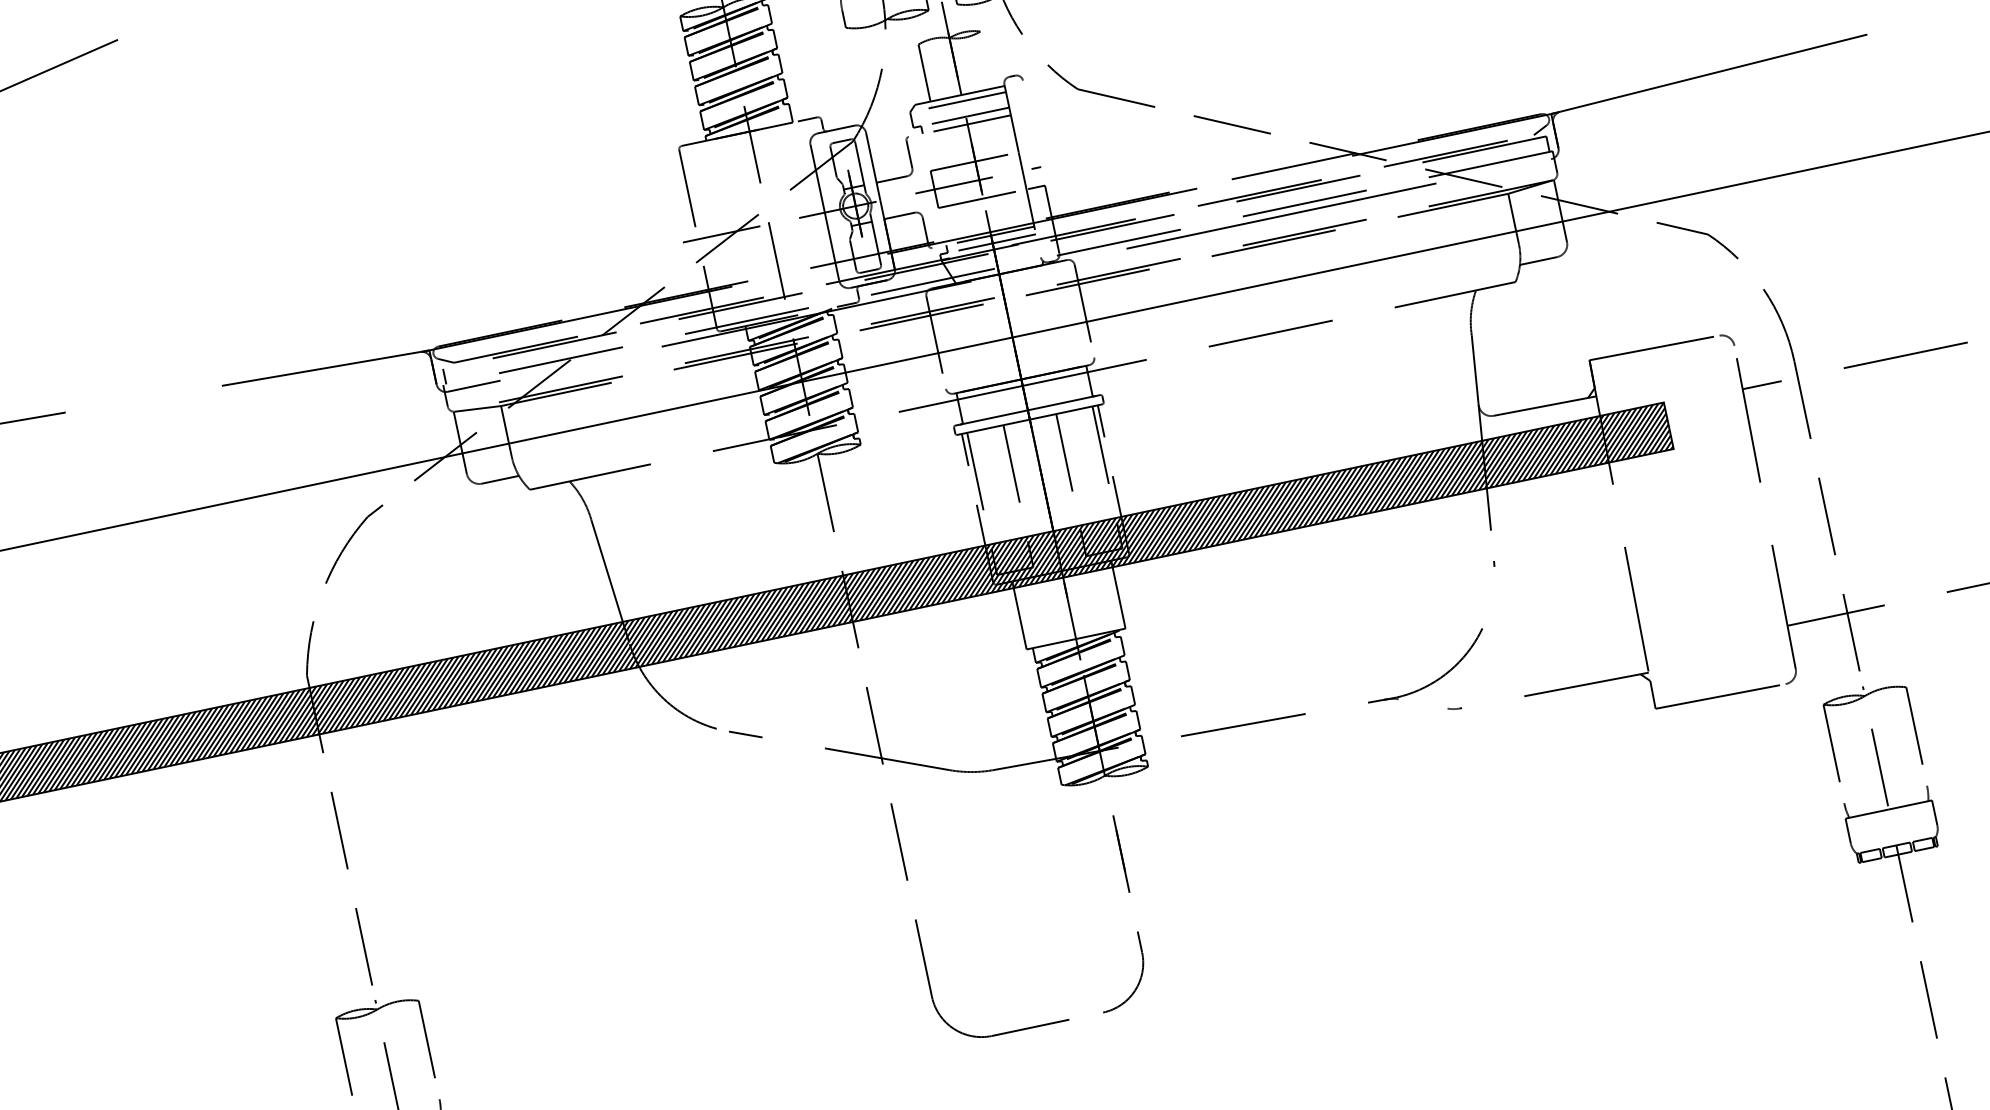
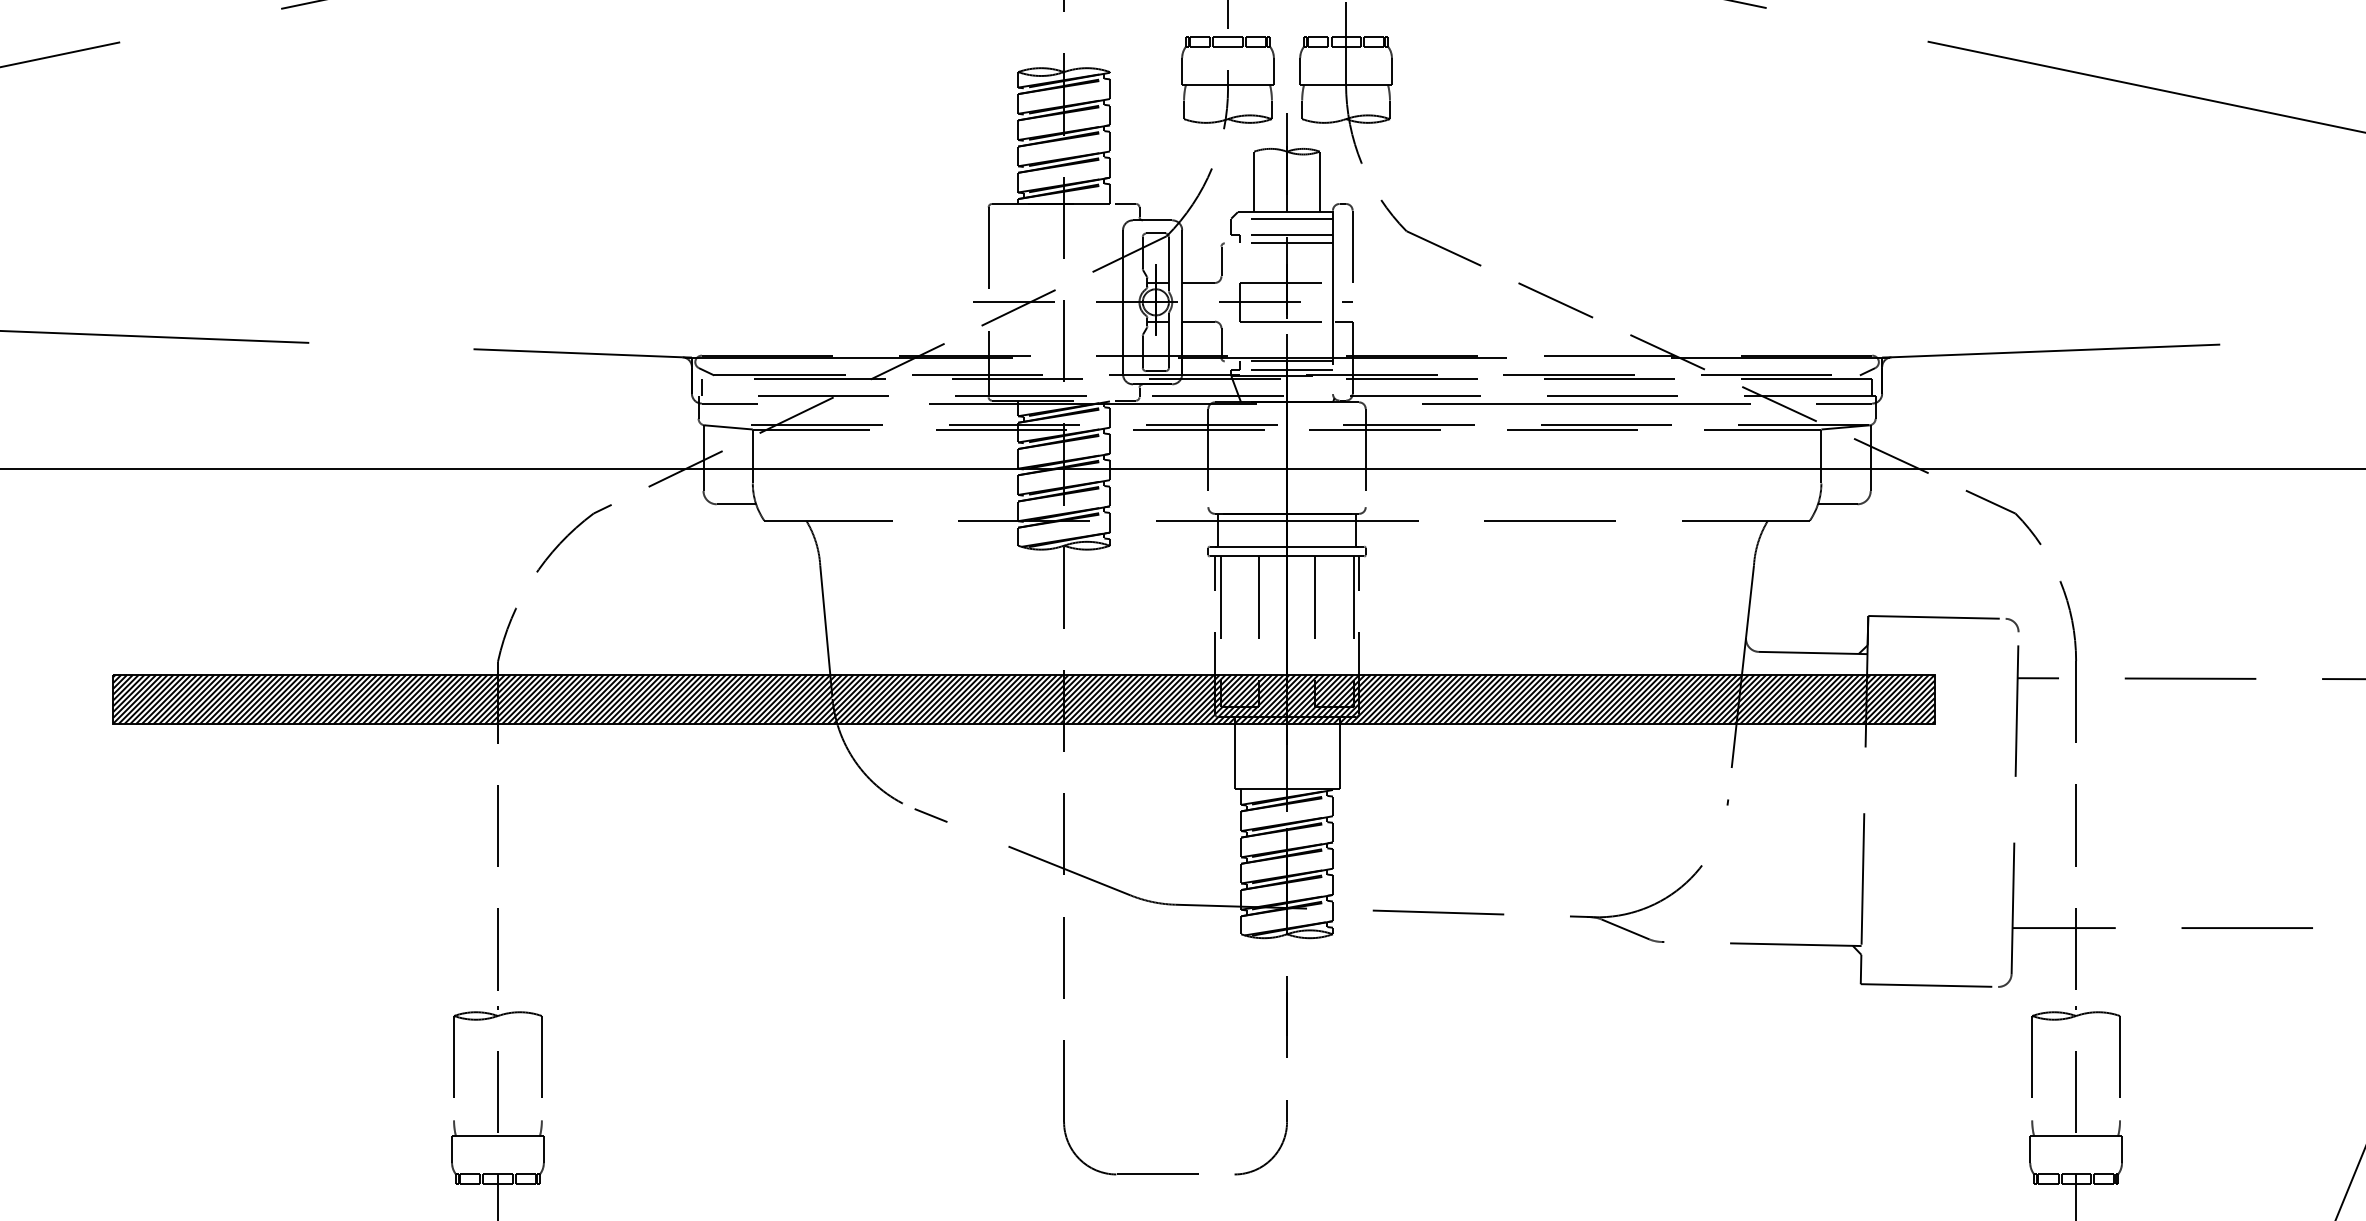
line: (985, 59) -> (1319, 181), added
line: (1029, 114) -> (1352, 246), added
line: (1524, 164) -> (1844, 403), added
line: (1422, 704) -> (1625, 929), added

